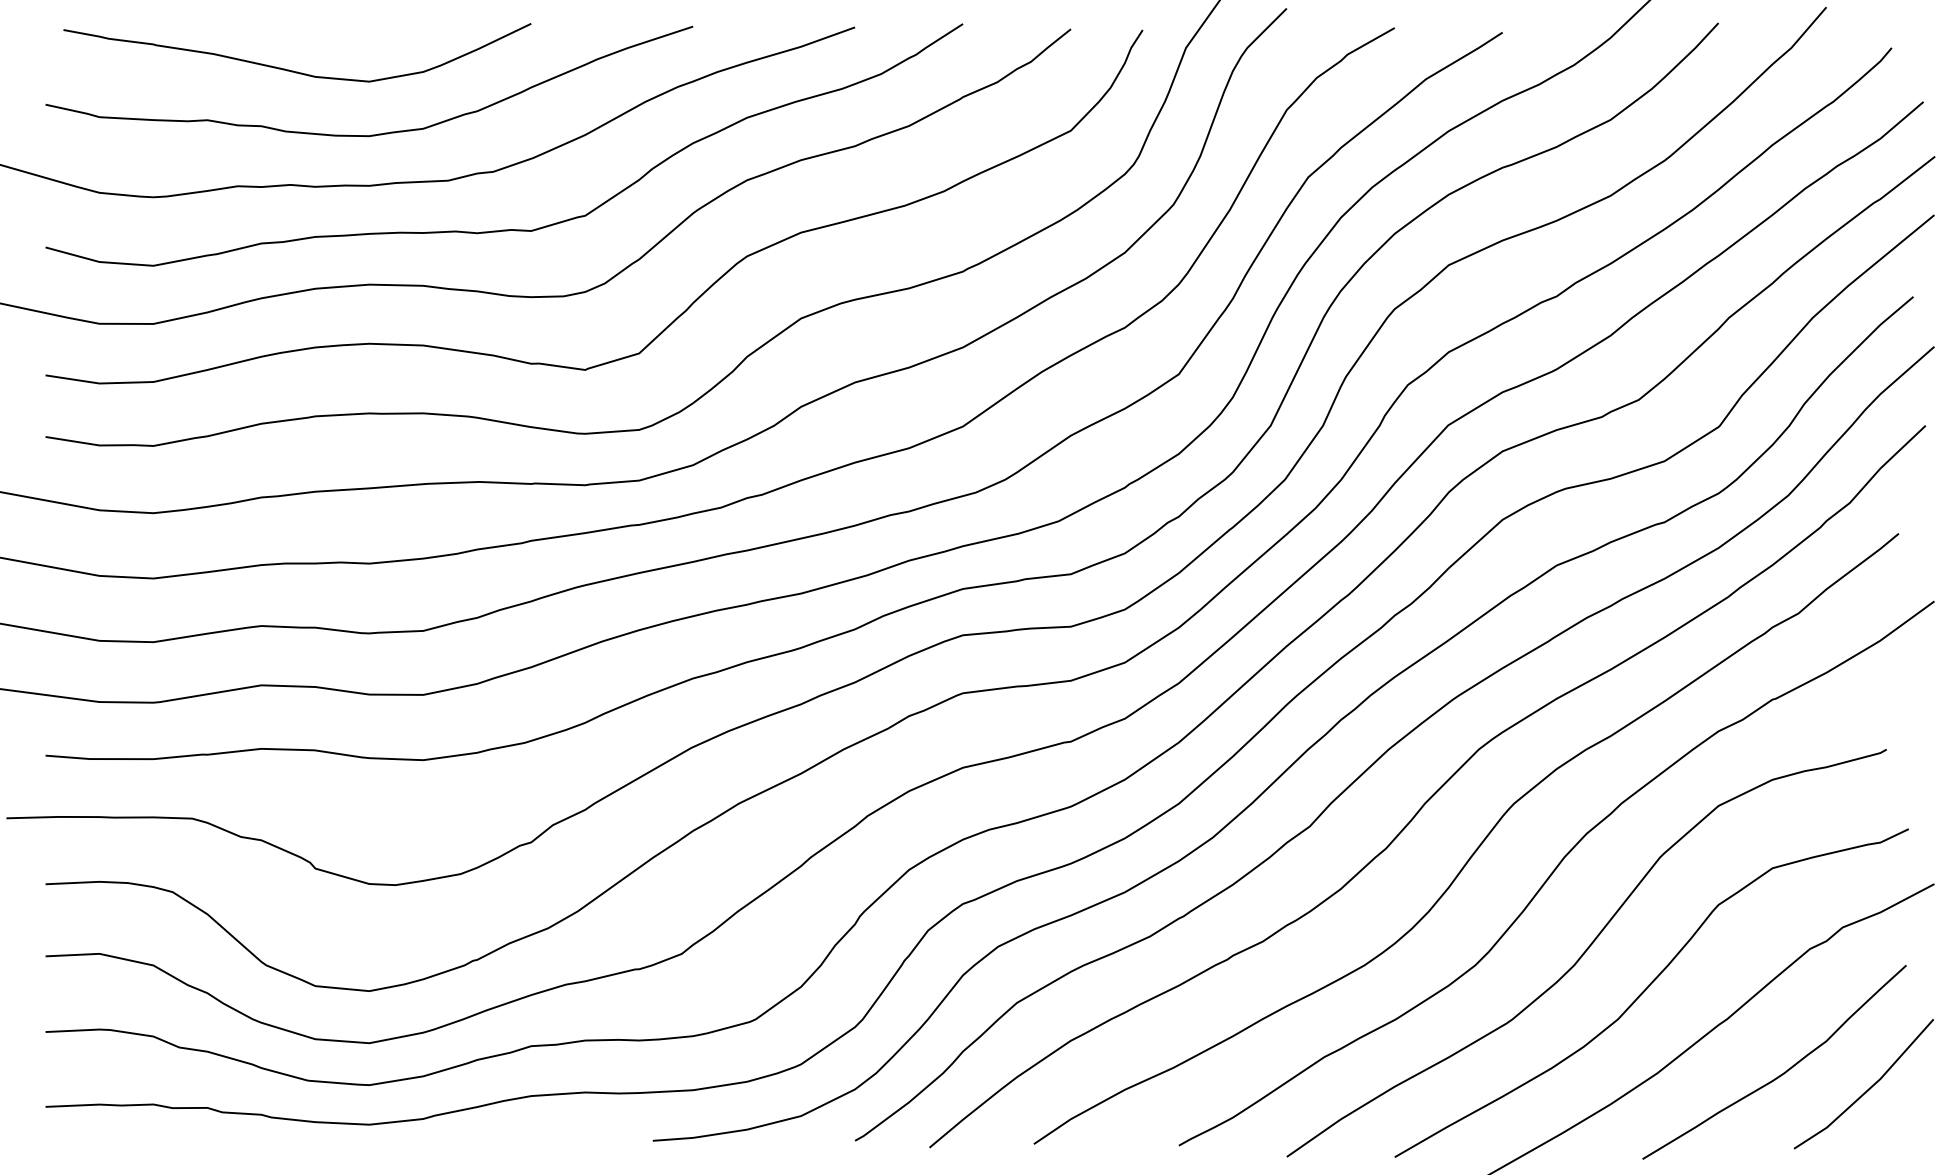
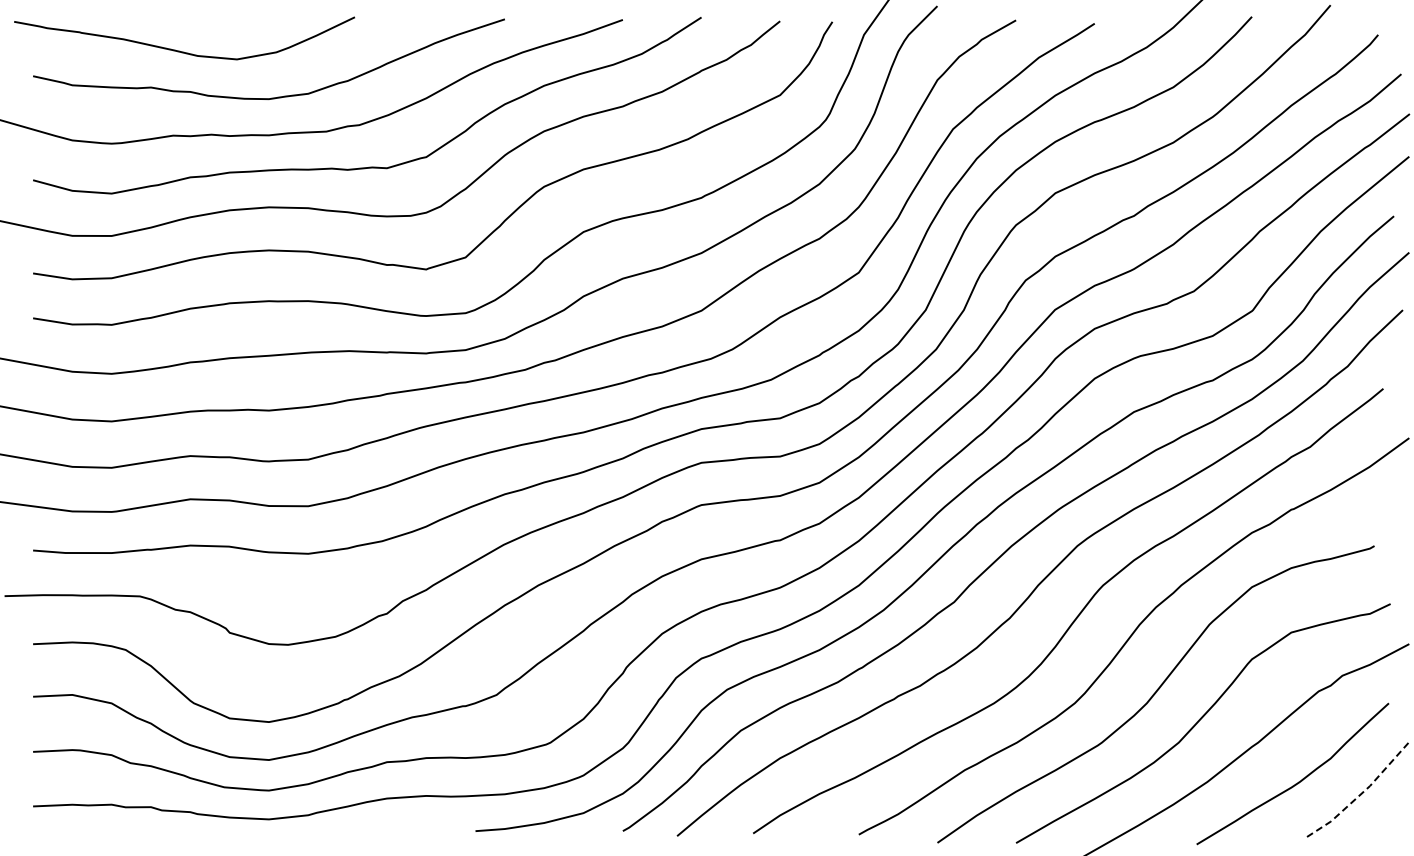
curve: (290, 69) -> (179, 50), moved
line: (1868, 1089) -> (1361, 793), solid -> dashed

